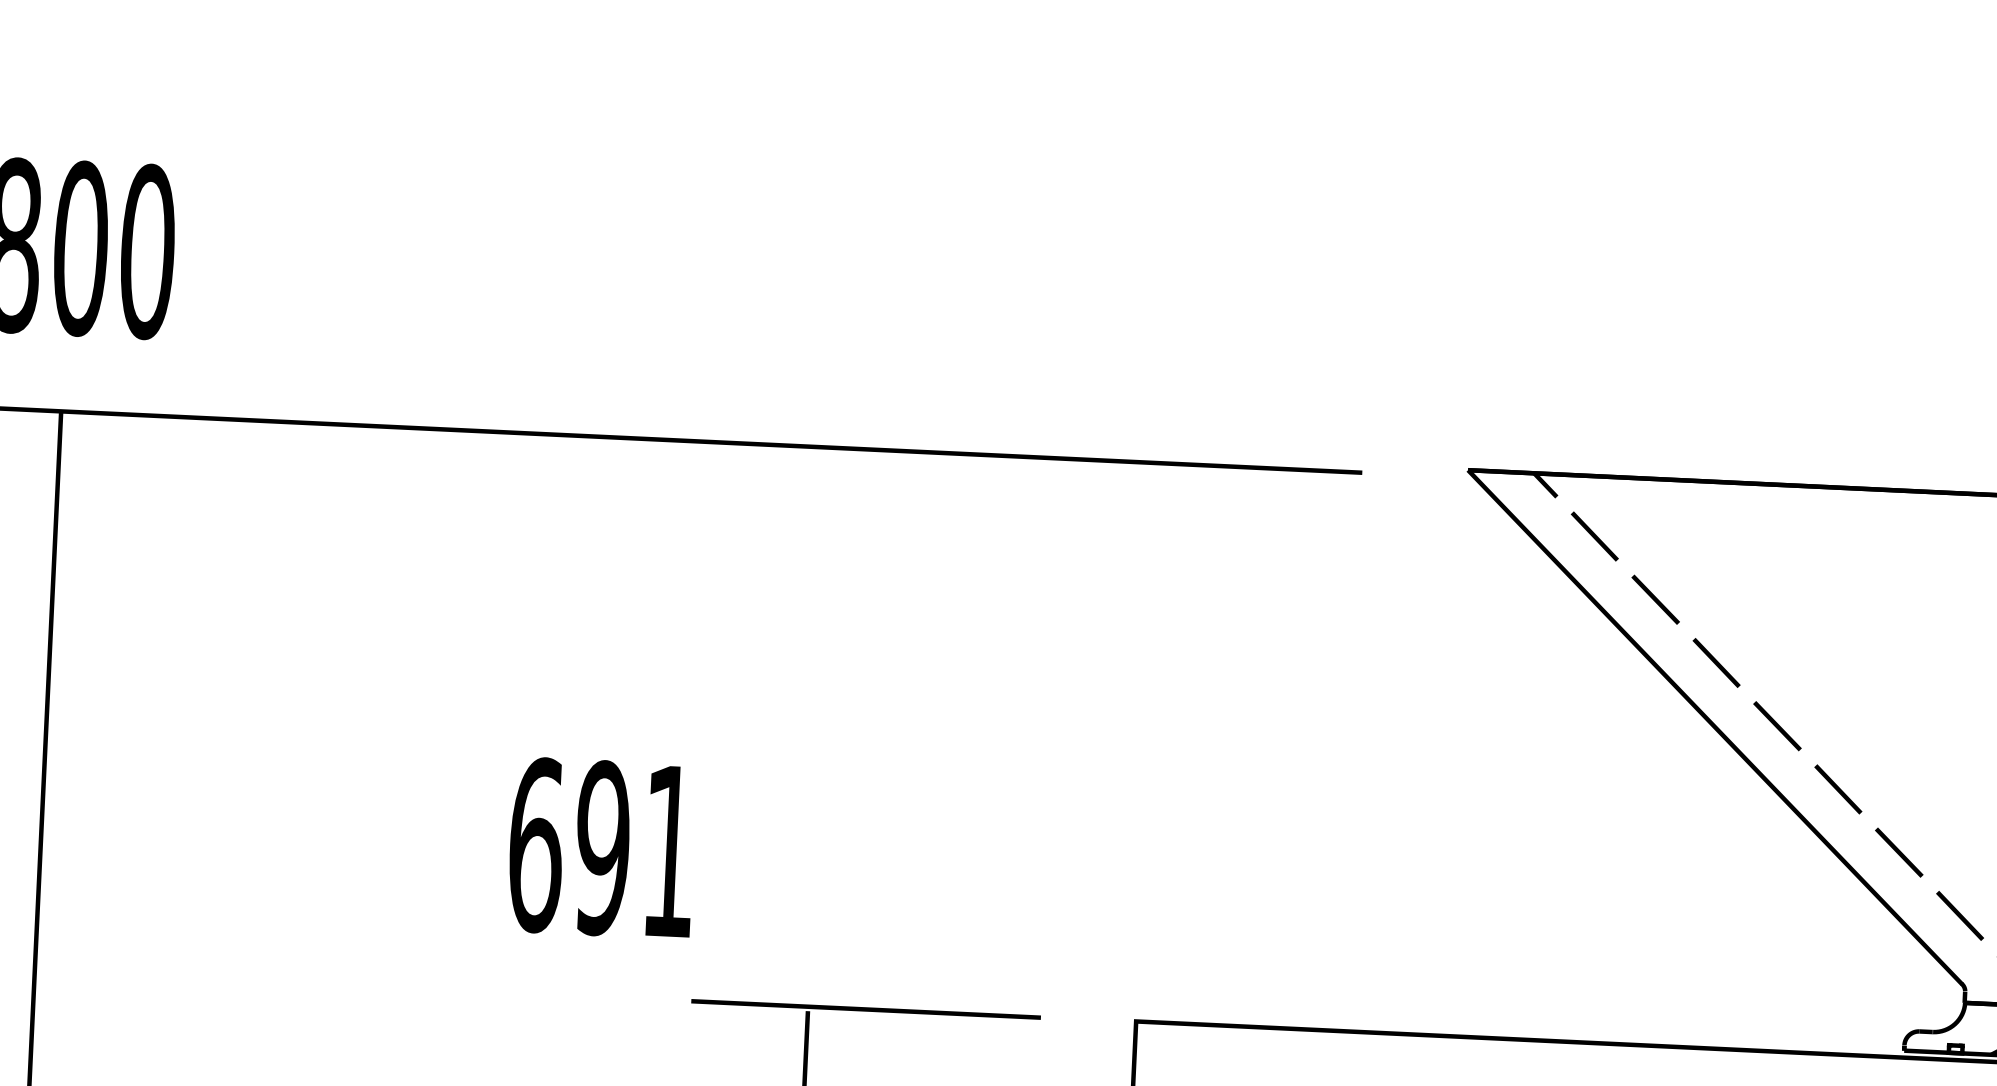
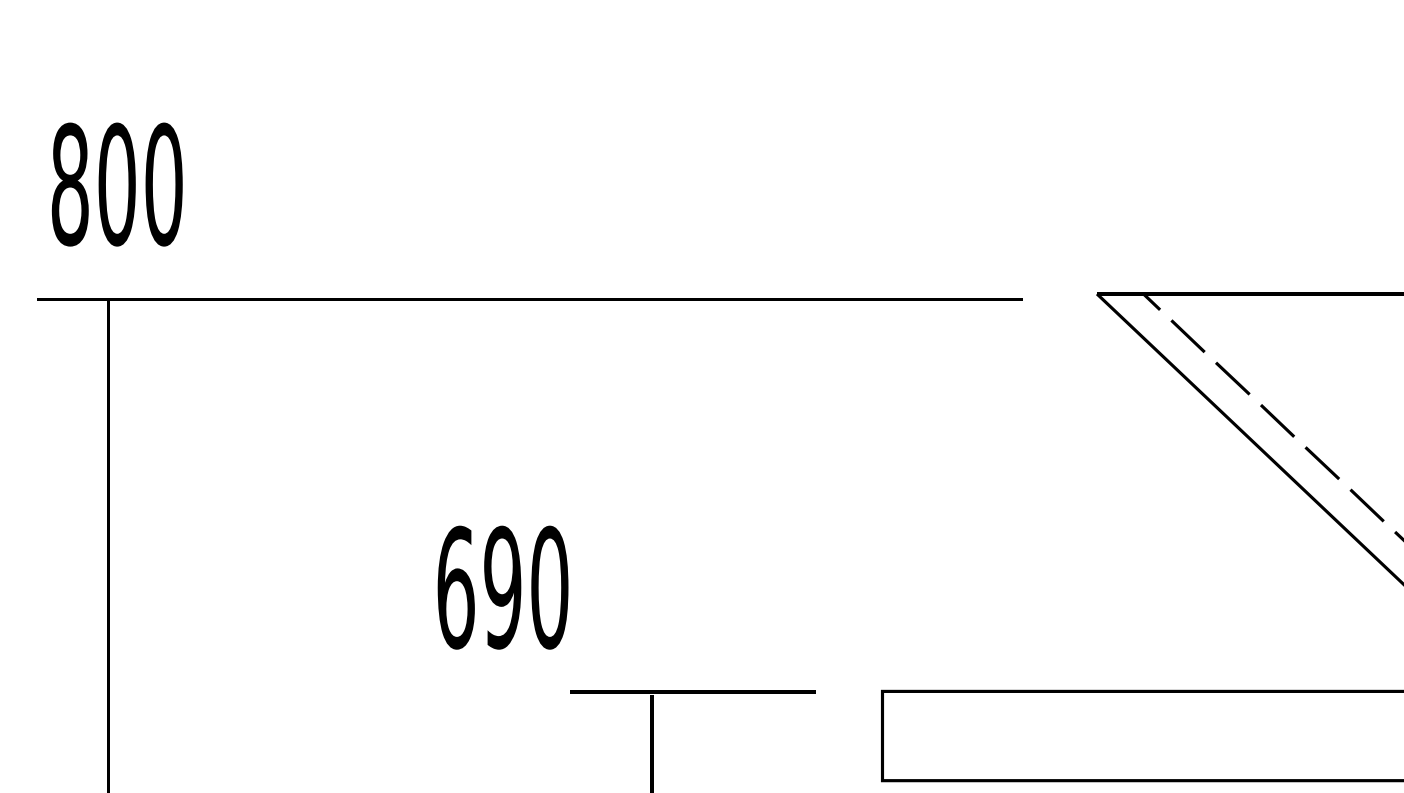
text: (669, 851) -> (549, 587), 691 -> 690

